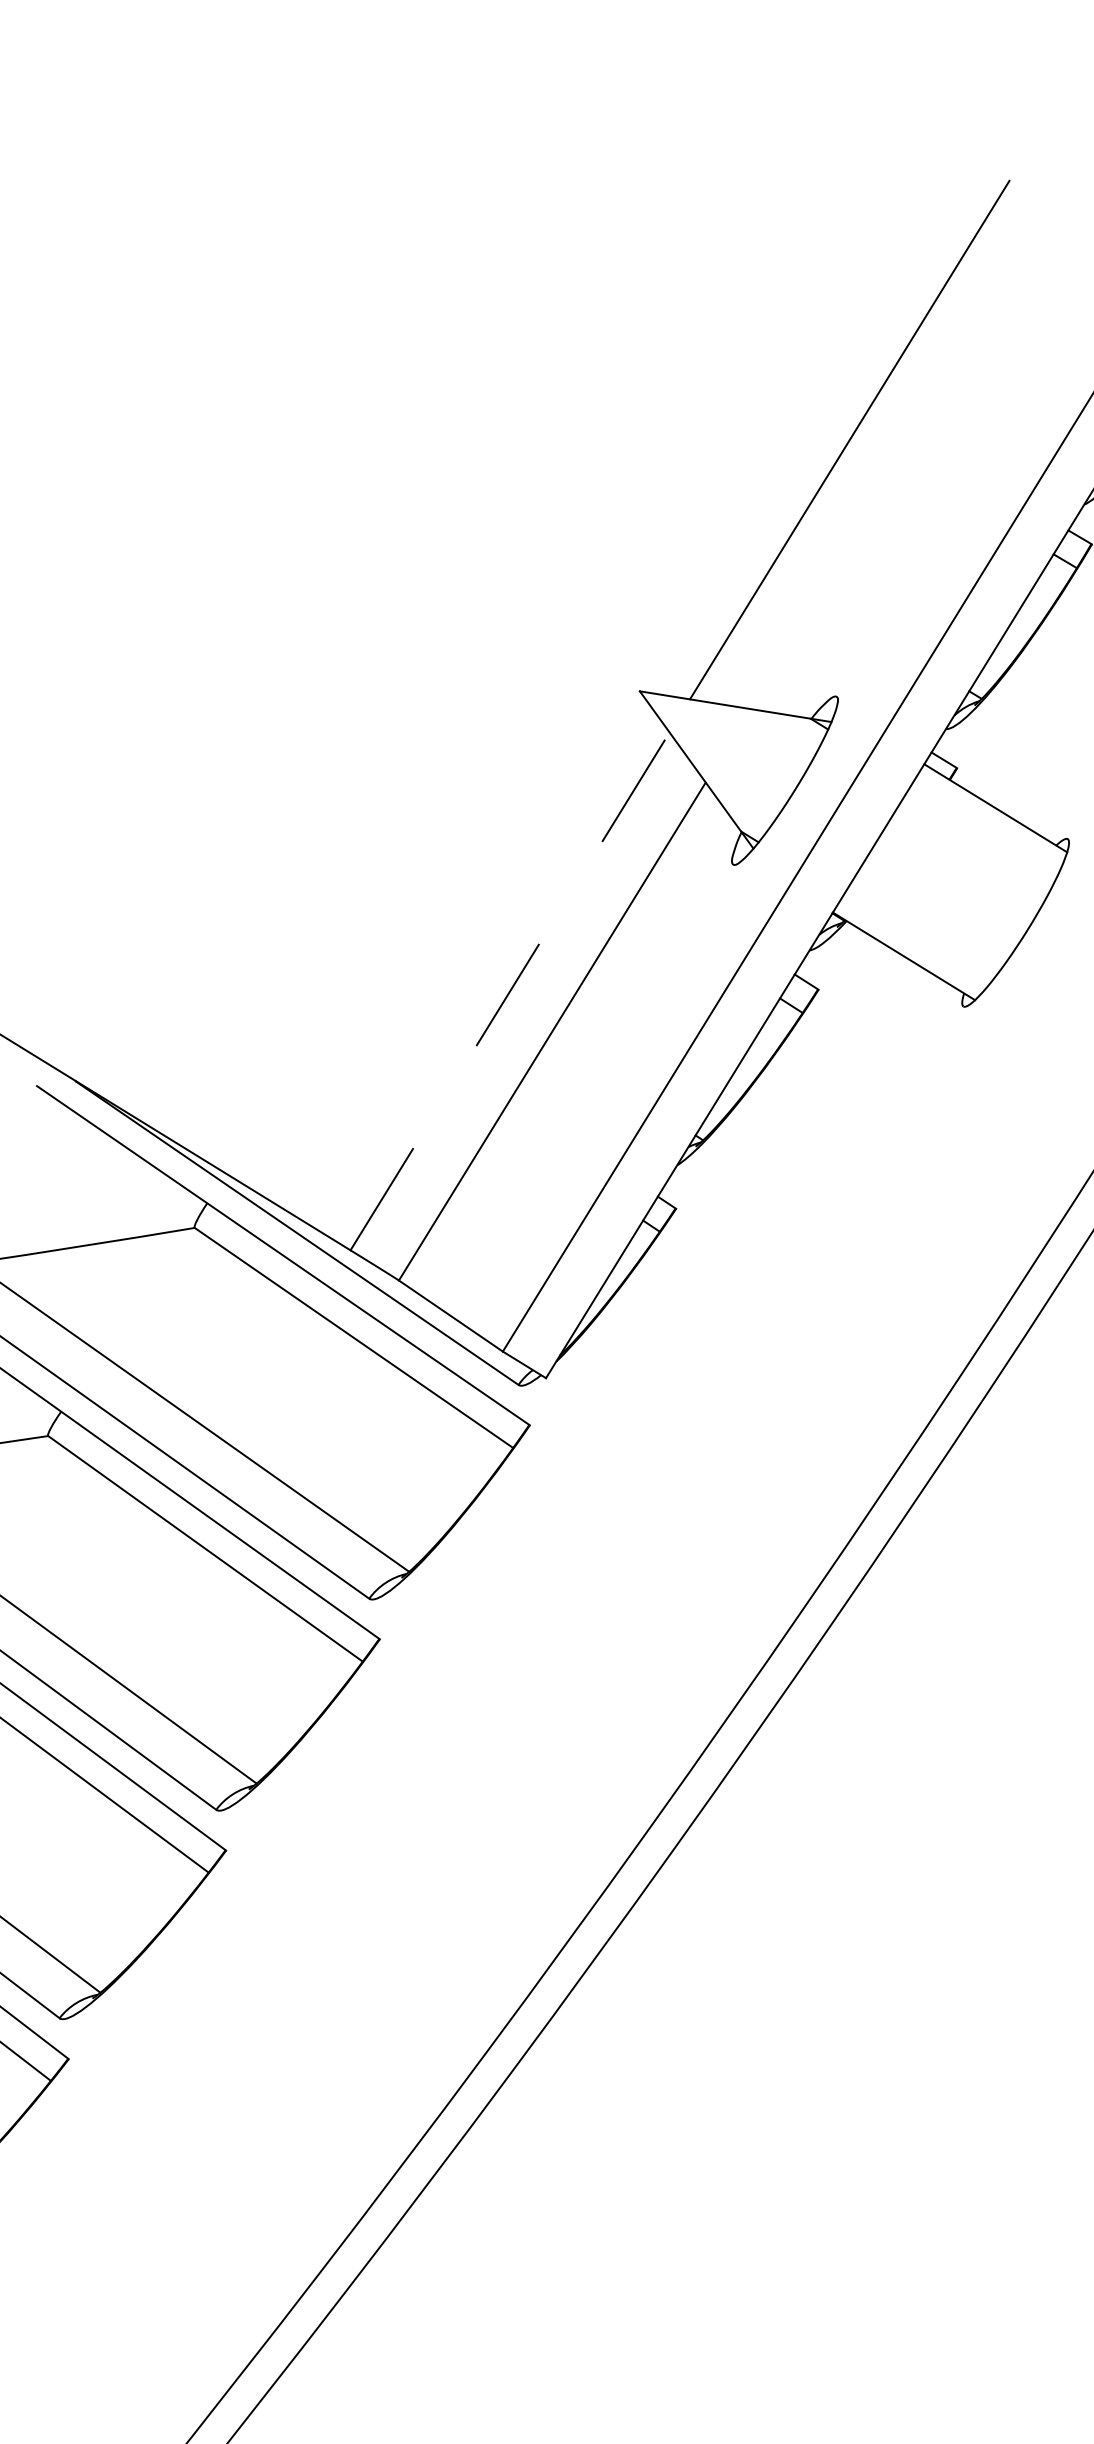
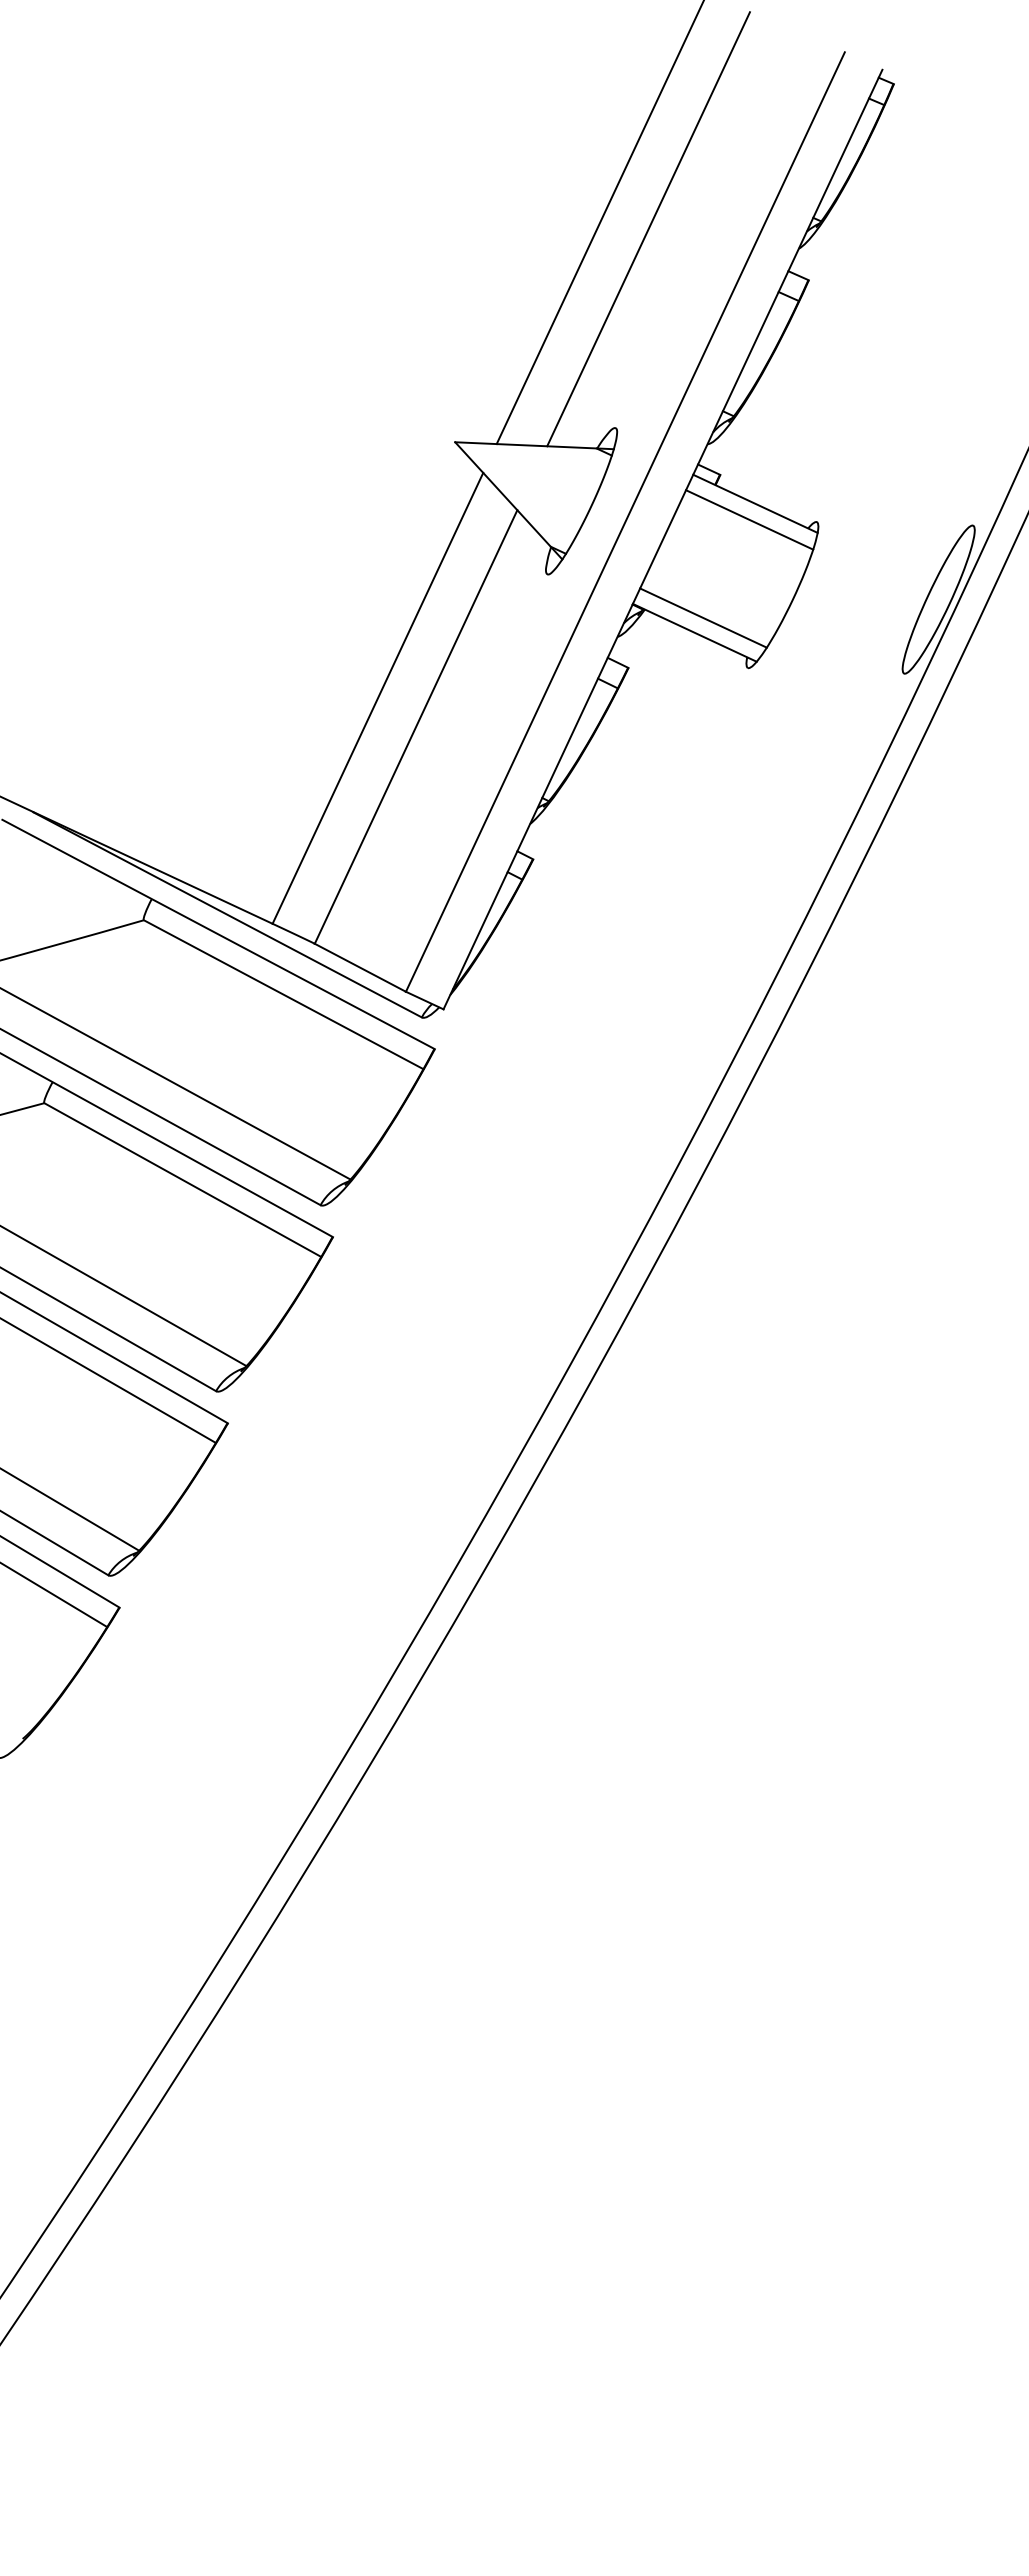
line: (904, 460) -> (648, 229), added
line: (986, 826) -> (749, 519), added
line: (916, 938) -> (703, 617), added
line: (509, 991) -> (377, 698), dashed -> solid

